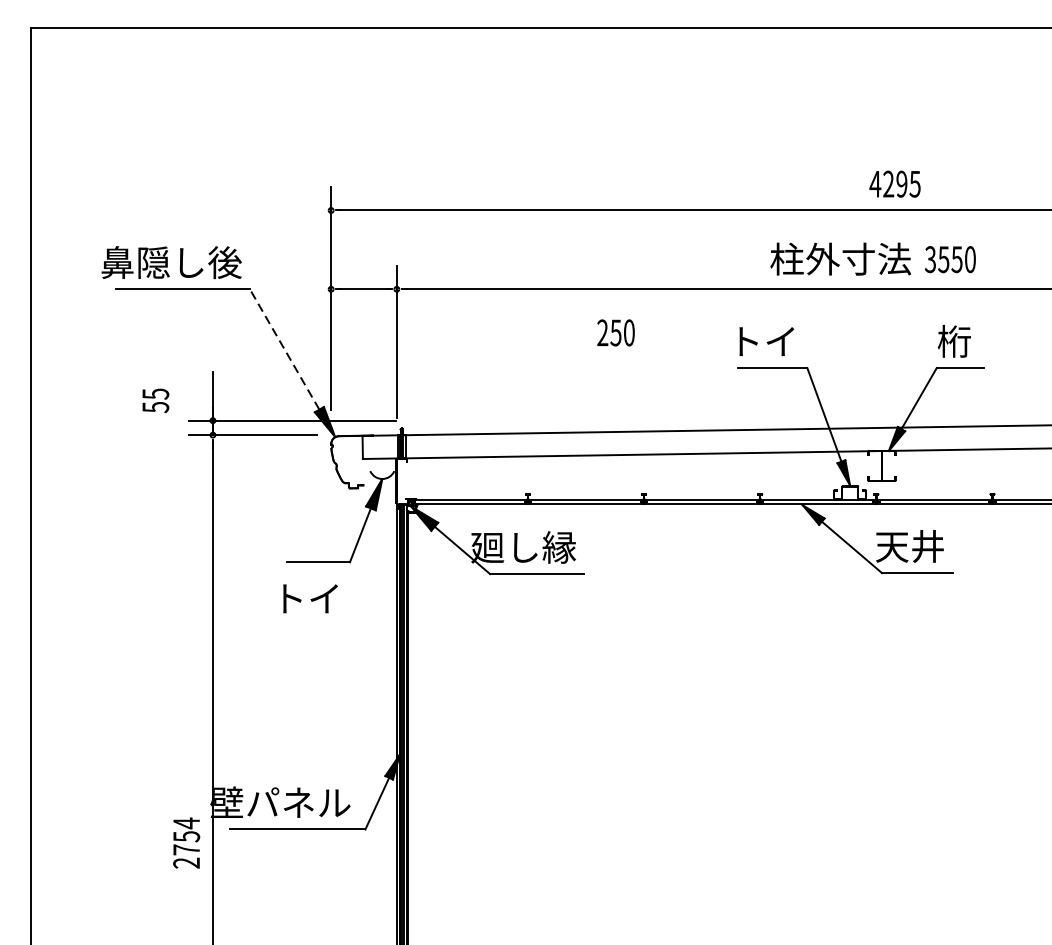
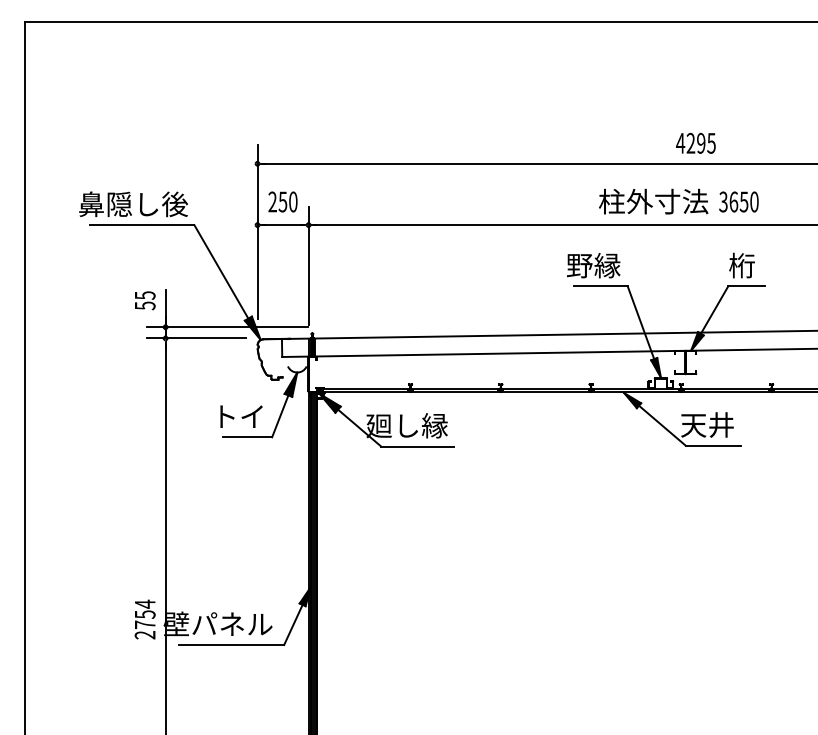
text: (943, 258) -> (733, 201), 3550 -> 3650
text: (615, 332) -> (282, 201), moved
text: (763, 341) -> (593, 265), トイ -> 野縁
line: (284, 349) -> (221, 271), dashed -> solid
text: (156, 400) -> (145, 300), moved
text: (310, 598) -> (241, 416), moved
text: (185, 842) -> (144, 619), moved

